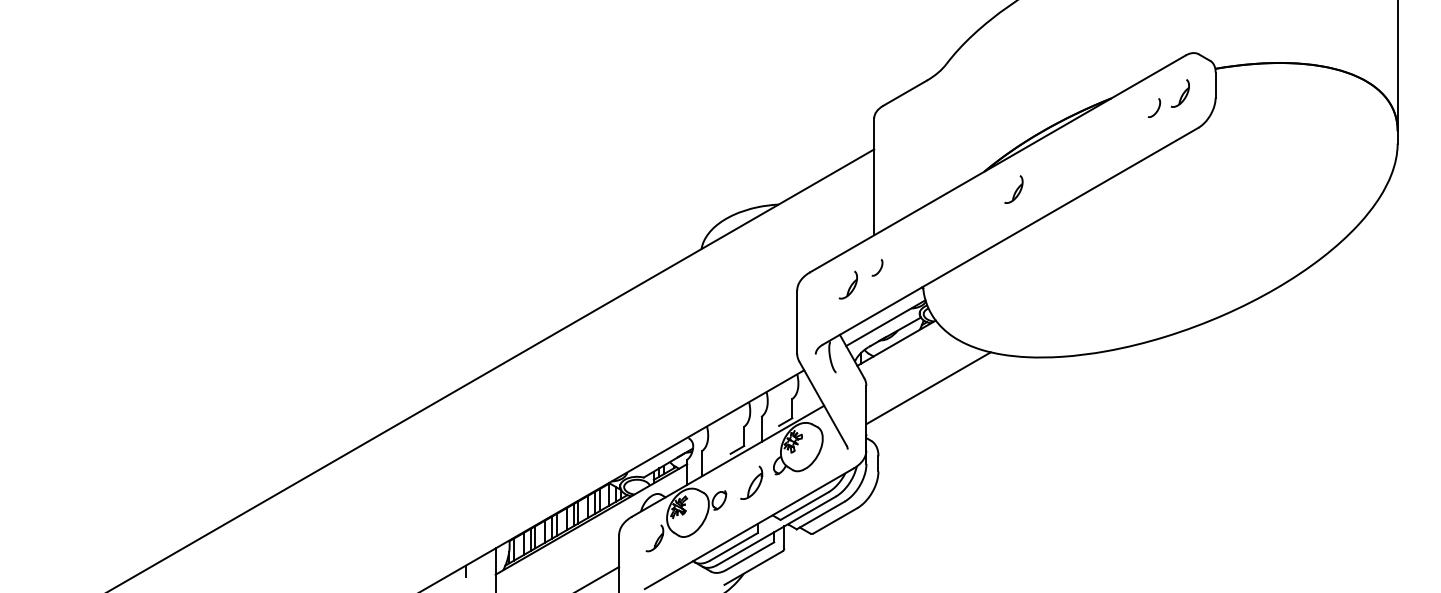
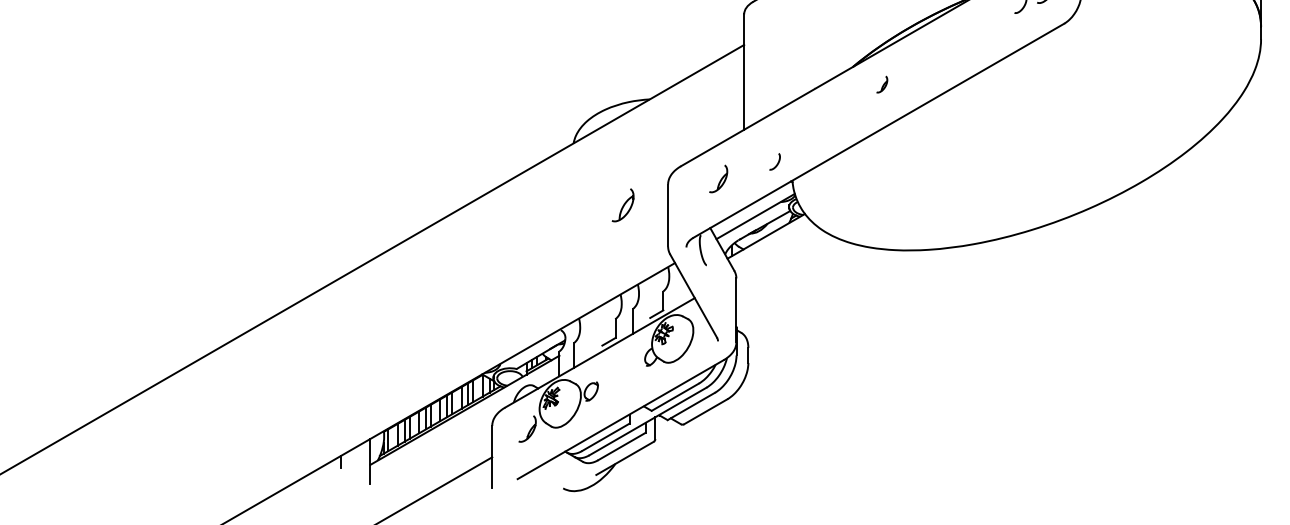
part: (1013, 189) -> (881, 84), size x0.6
curve: (879, 269) -> (777, 163), moved
line: (928, 388) -> (797, 281), removed
part: (751, 482) -> (622, 205), moved

